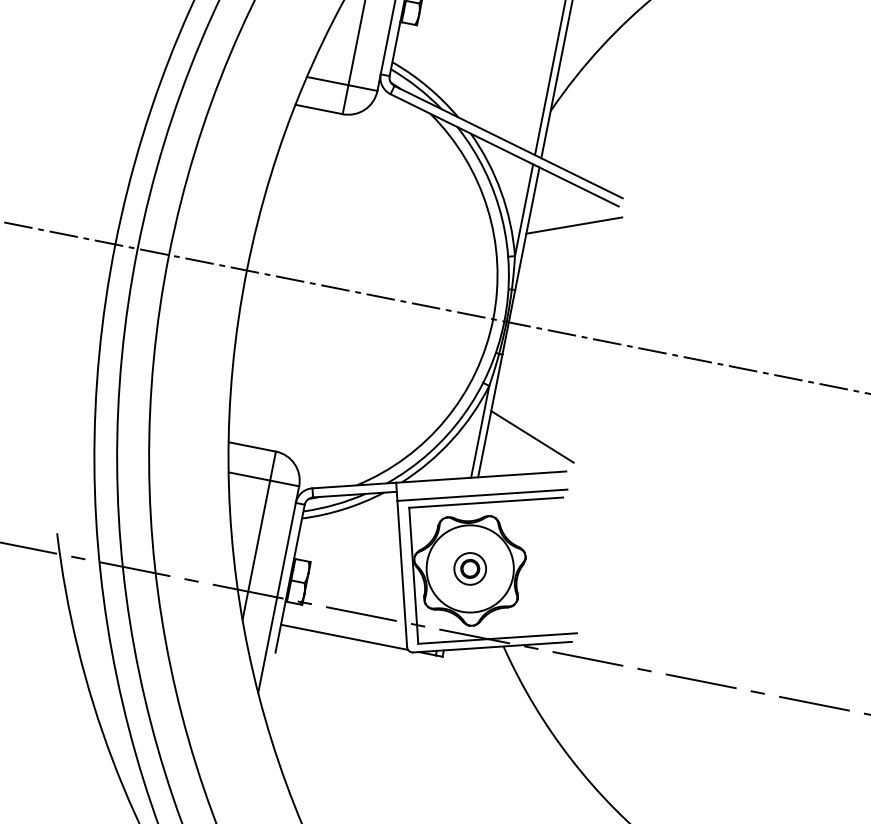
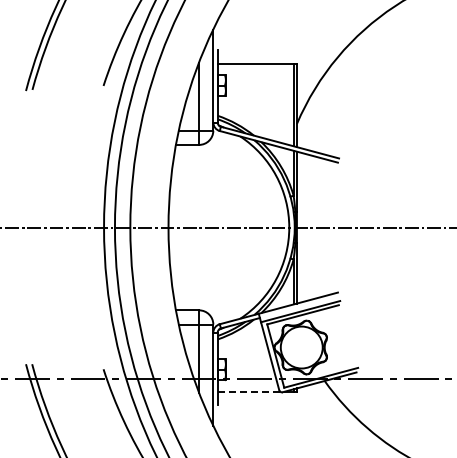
line: (573, 224) -> (318, 175), removed
line: (531, 436) -> (318, 279), removed
part: (469, 568) -> (301, 347), removed
line: (343, 637) -> (248, 391), solid -> dashed

